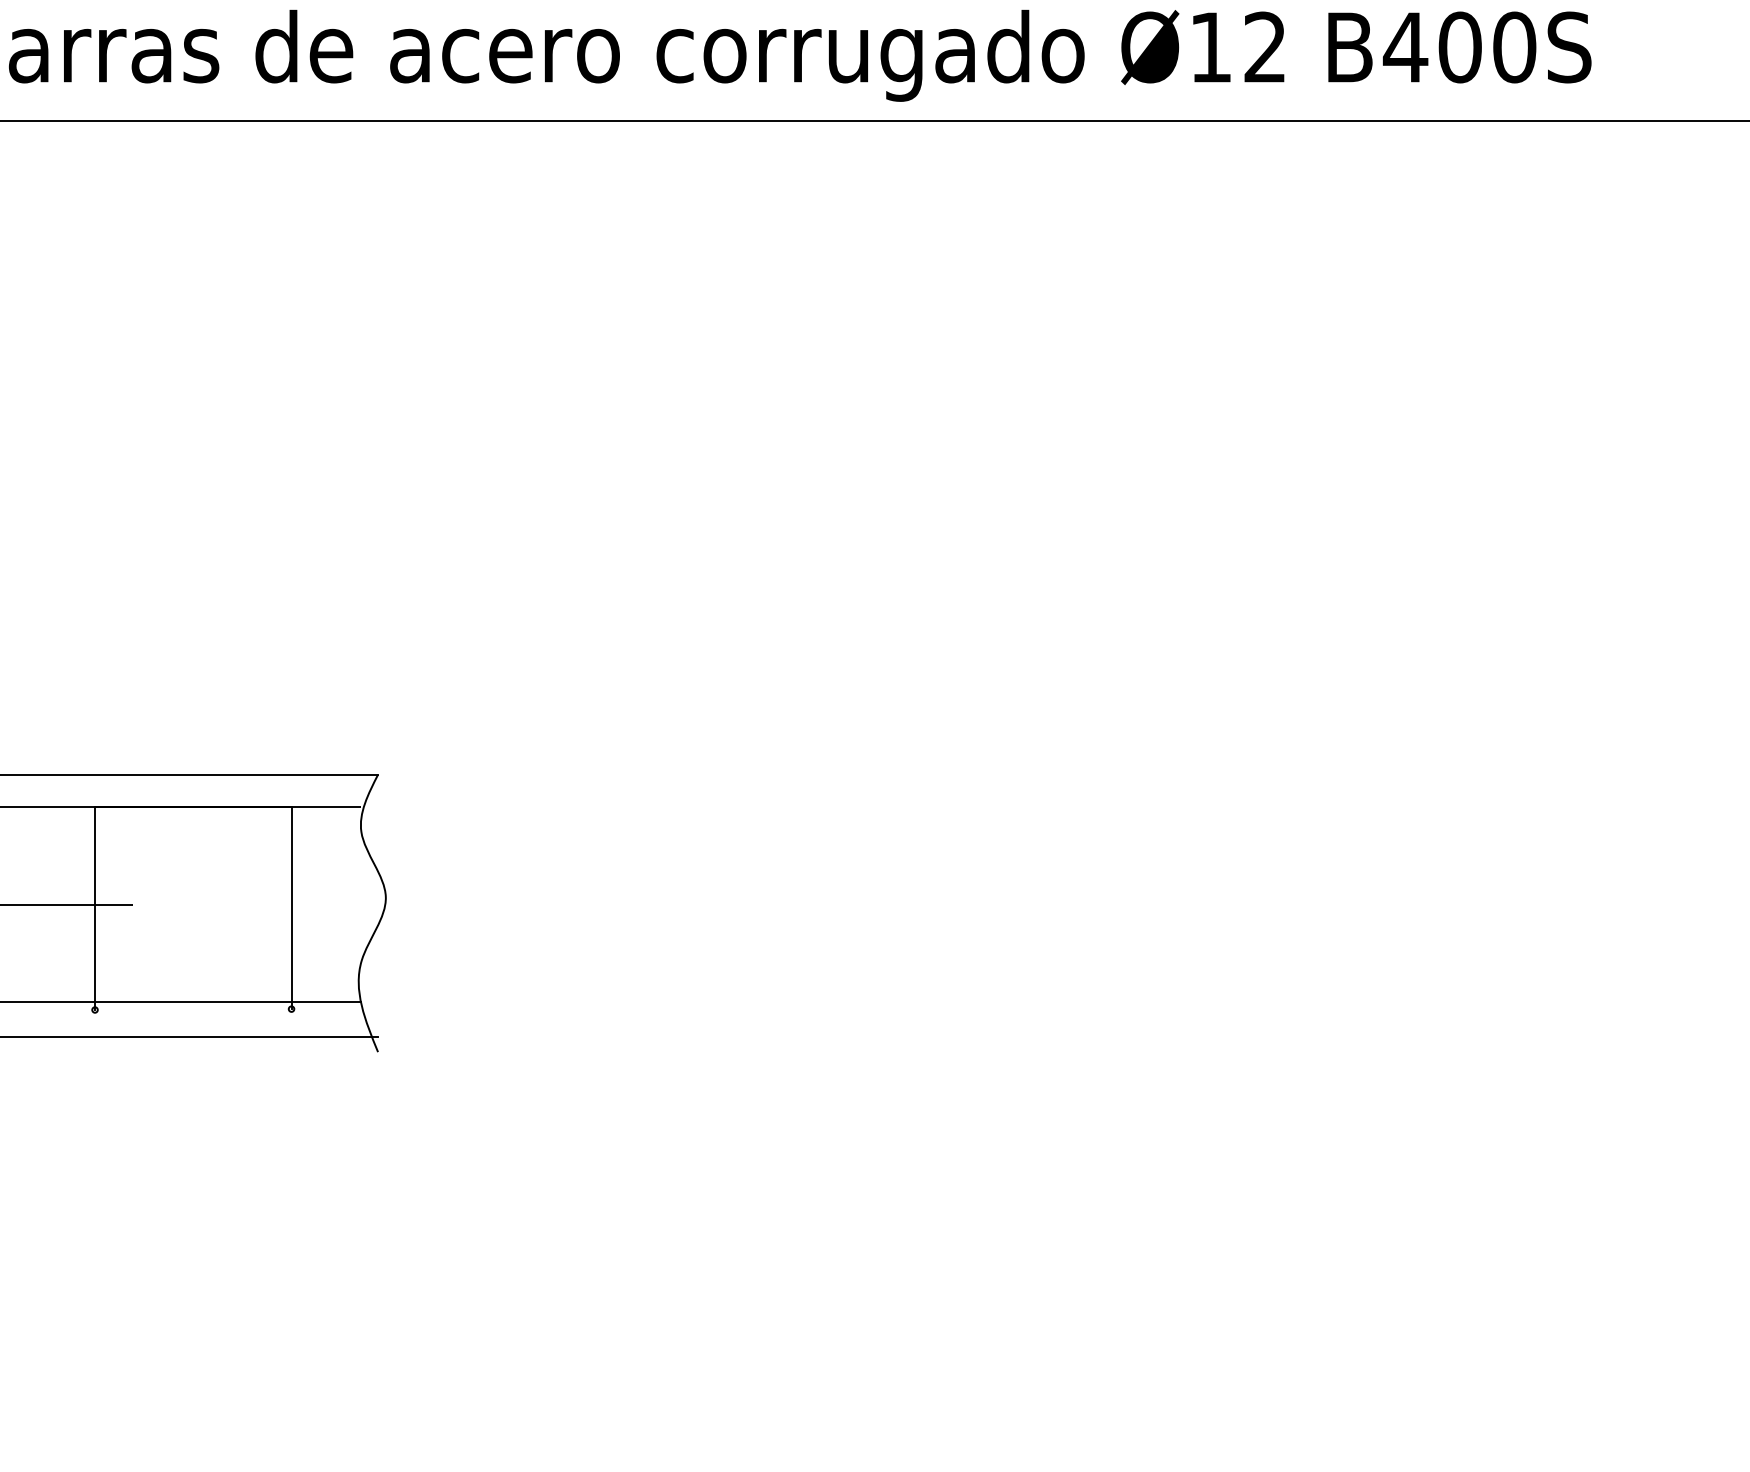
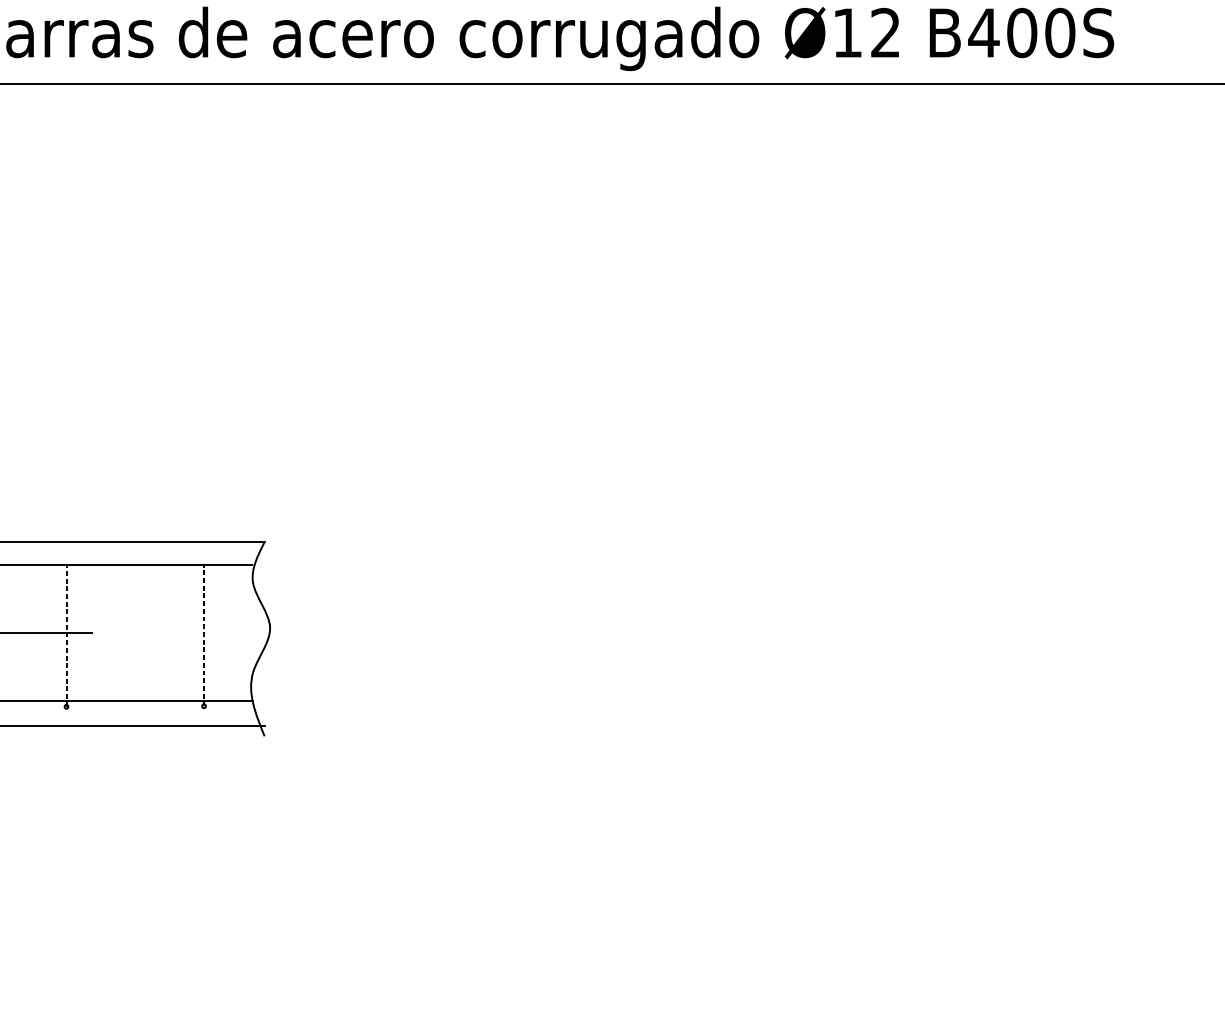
line: (291, 907) -> (204, 635), solid -> dashed
line: (95, 908) -> (66, 635), solid -> dashed

